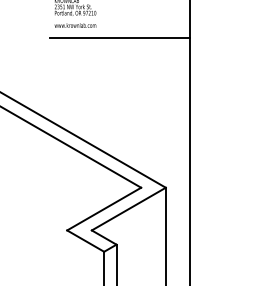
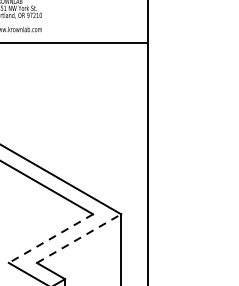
line: (104, 209) -> (51, 239), solid -> dashed
line: (128, 209) -> (78, 239), solid -> dashed

